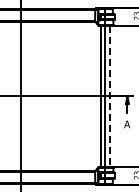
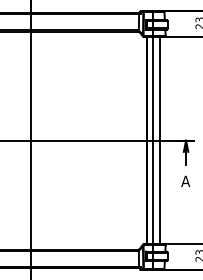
line: (109, 96) -> (159, 140), dashed -> solid

